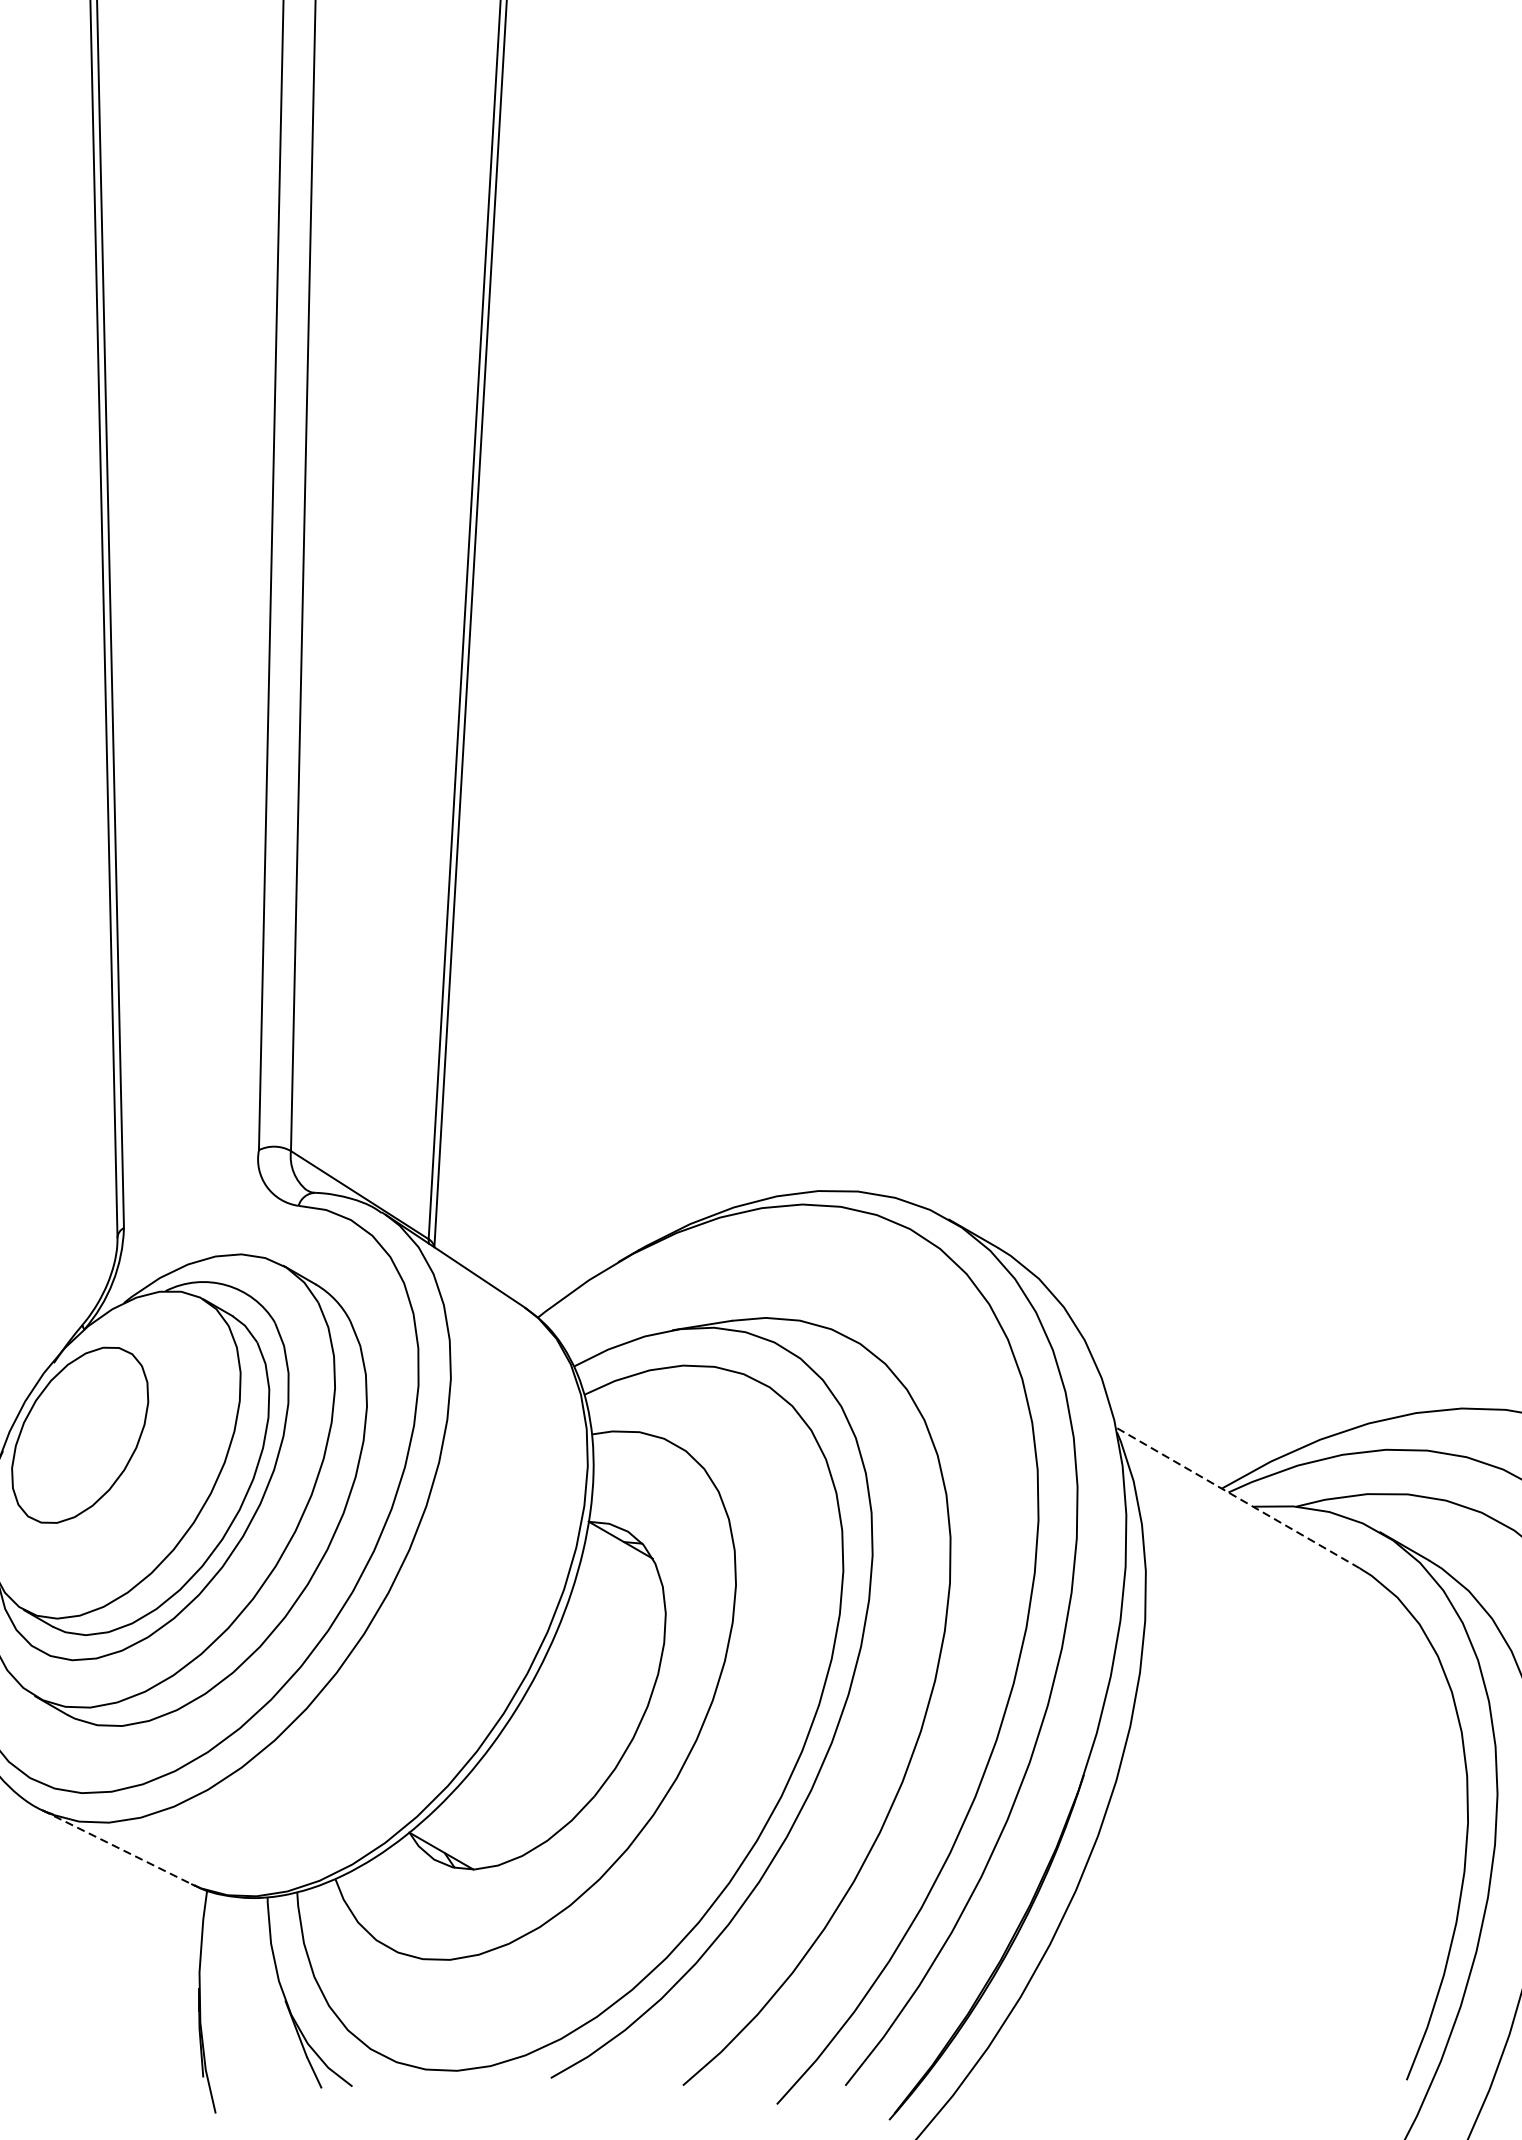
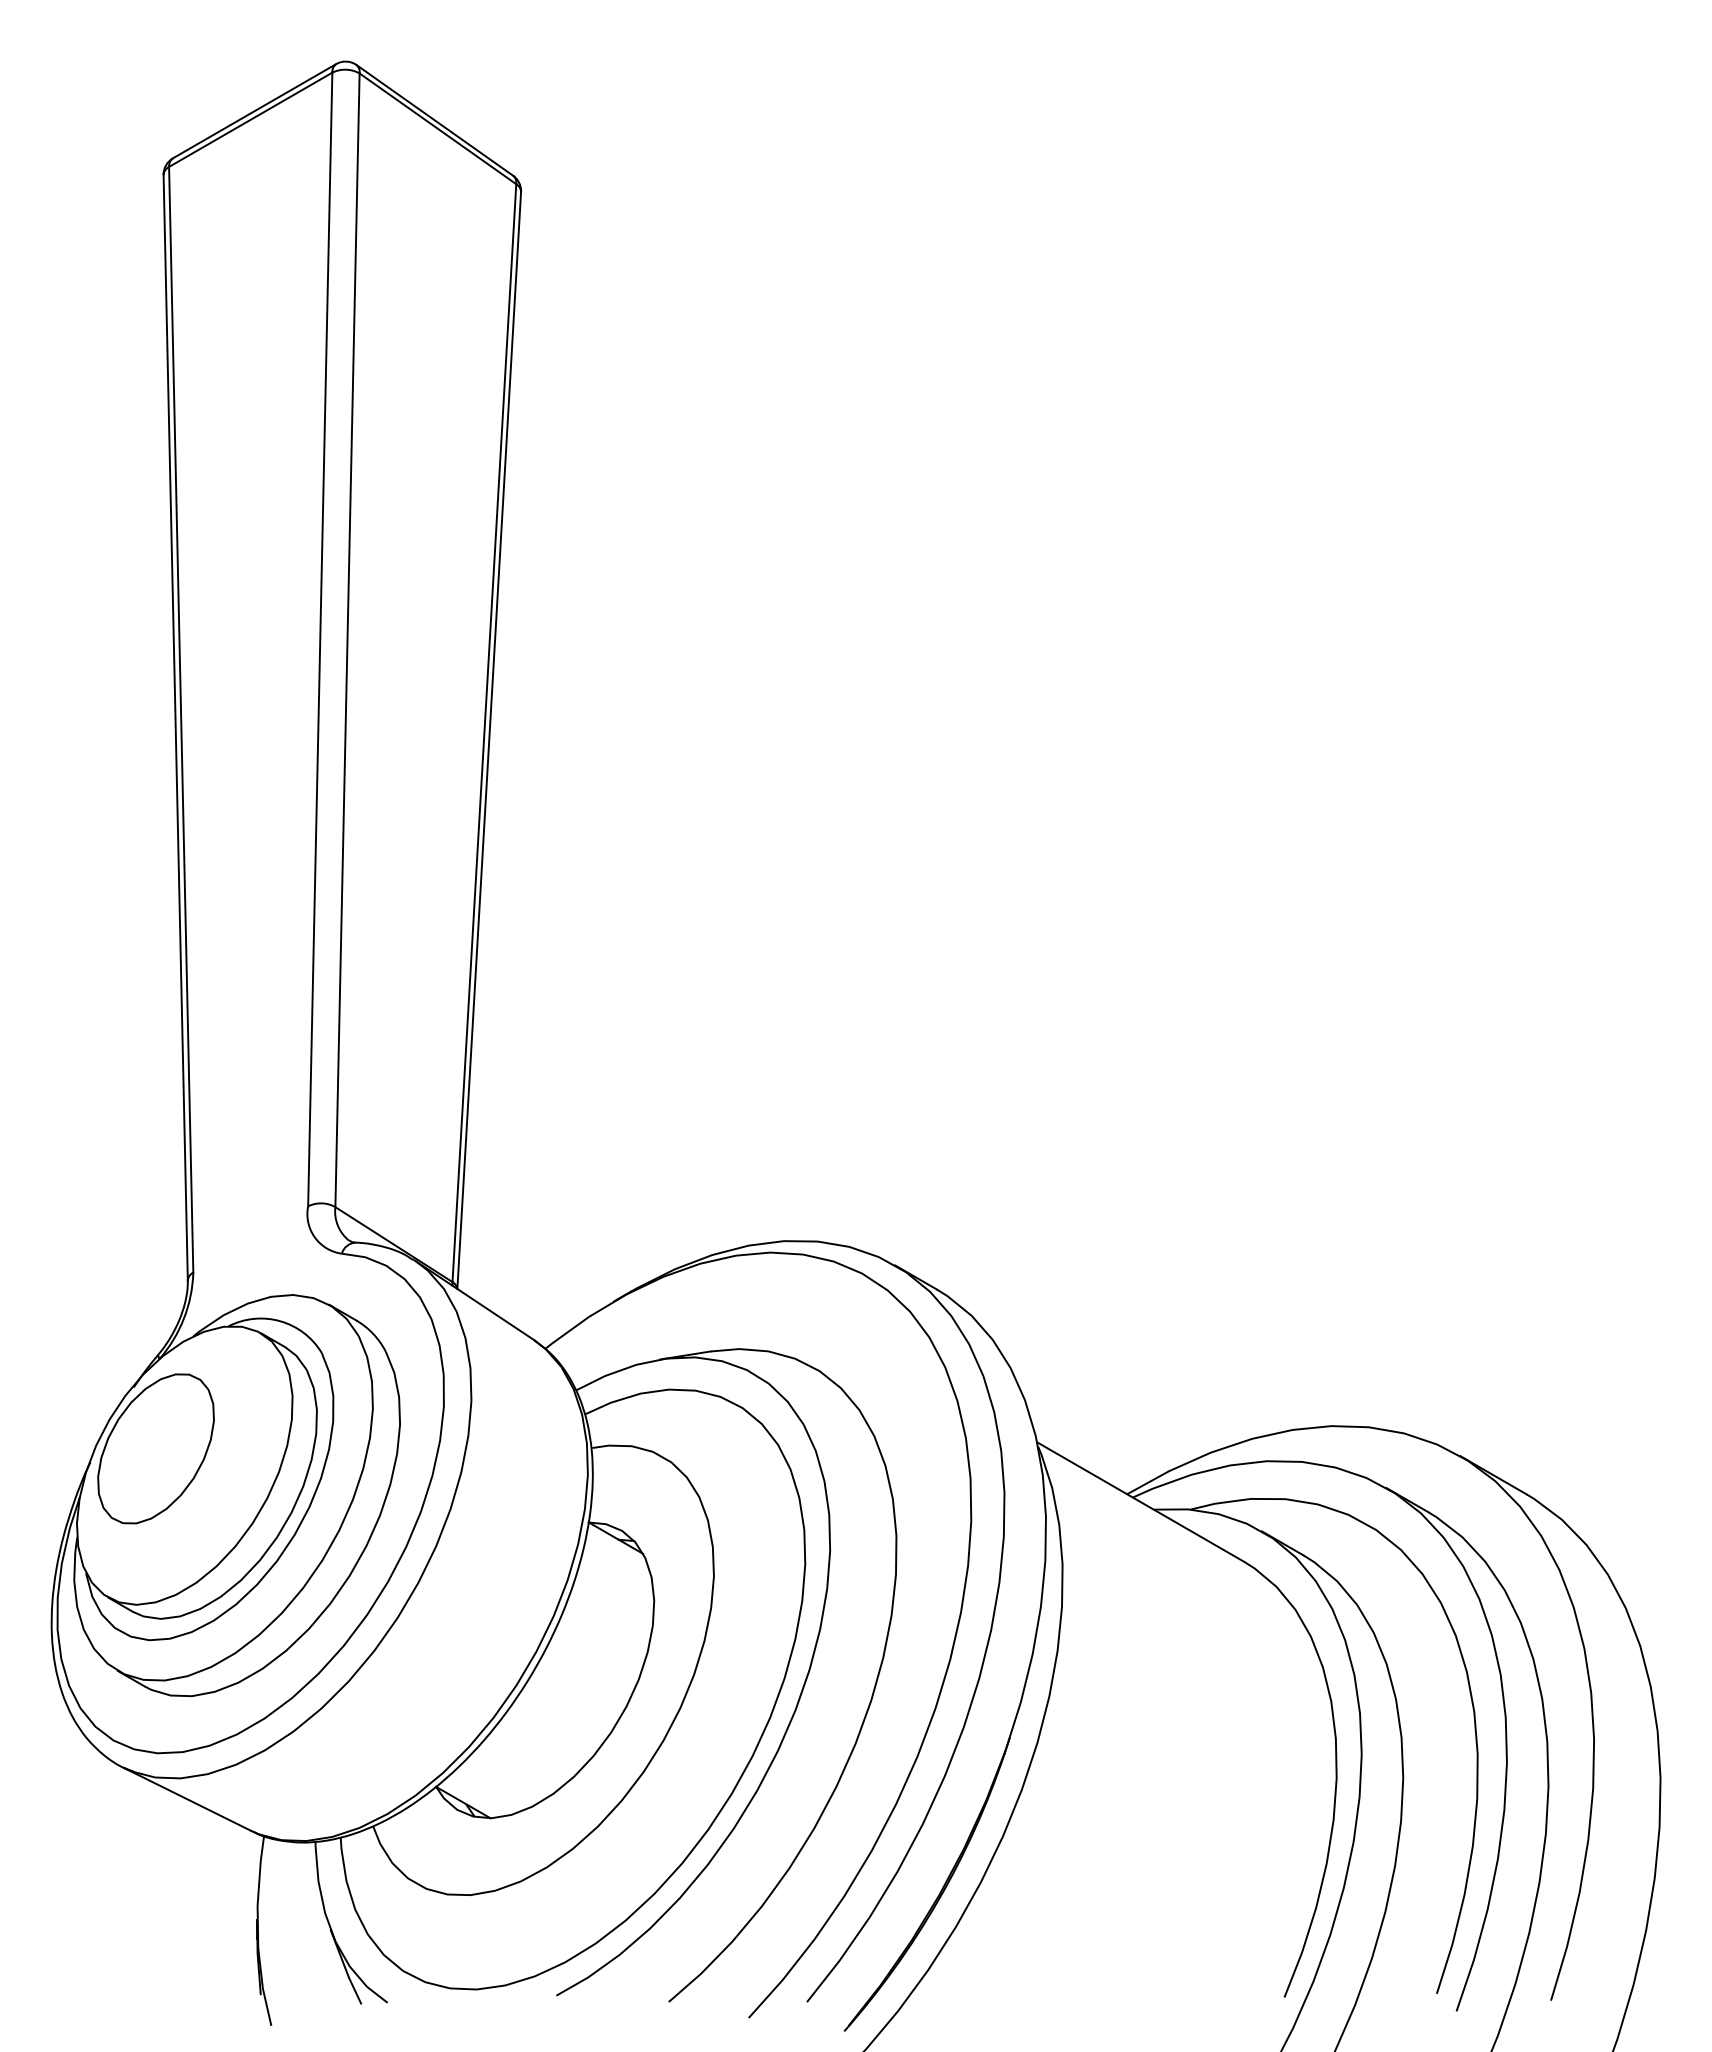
line: (1237, 1498) -> (1140, 1502), dashed -> solid
line: (117, 1847) -> (187, 1799), dashed -> solid

